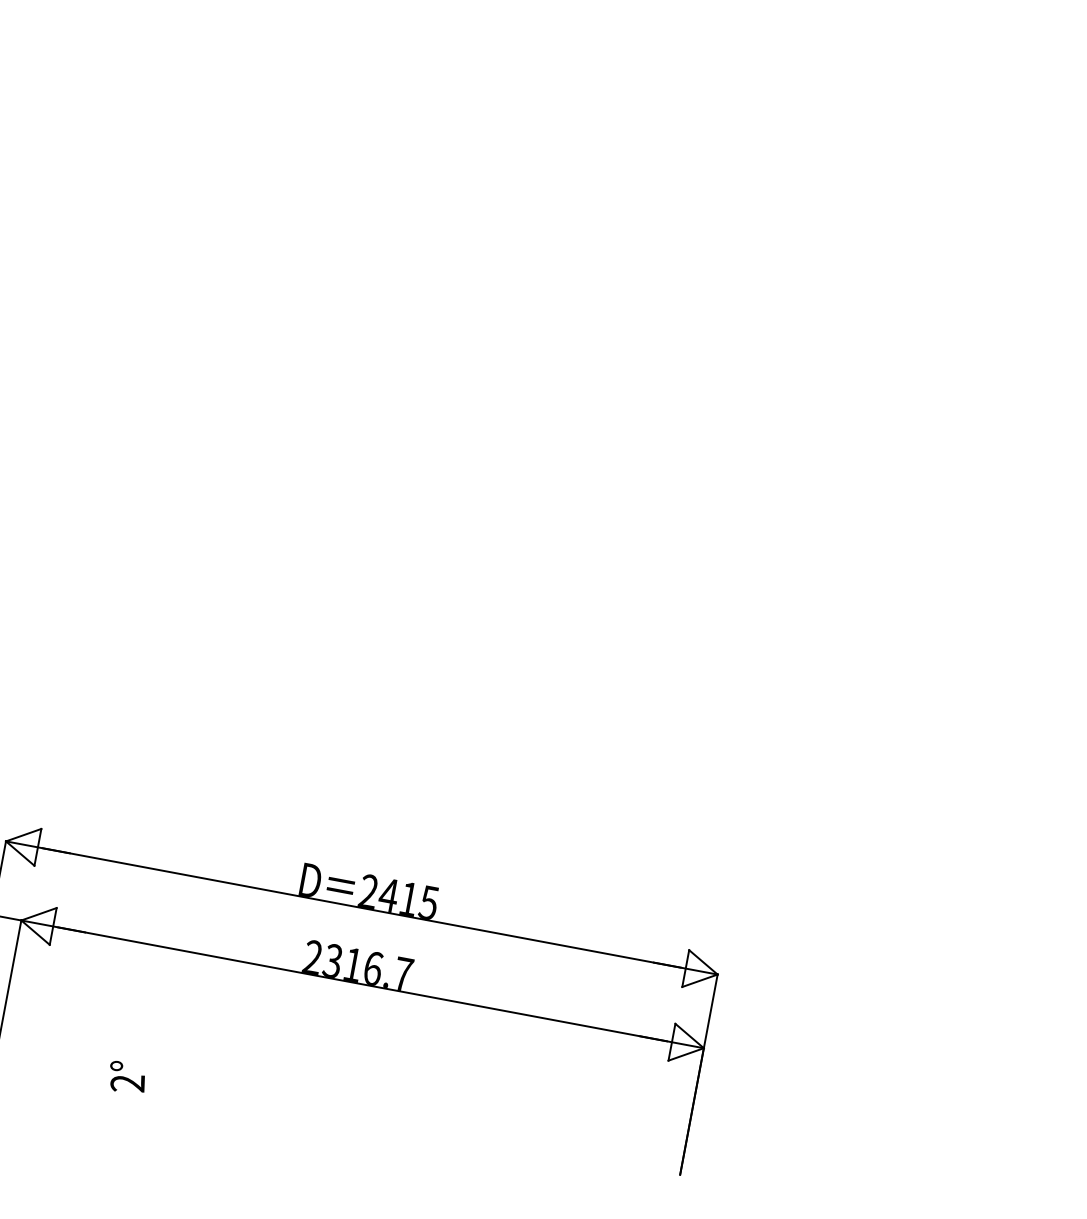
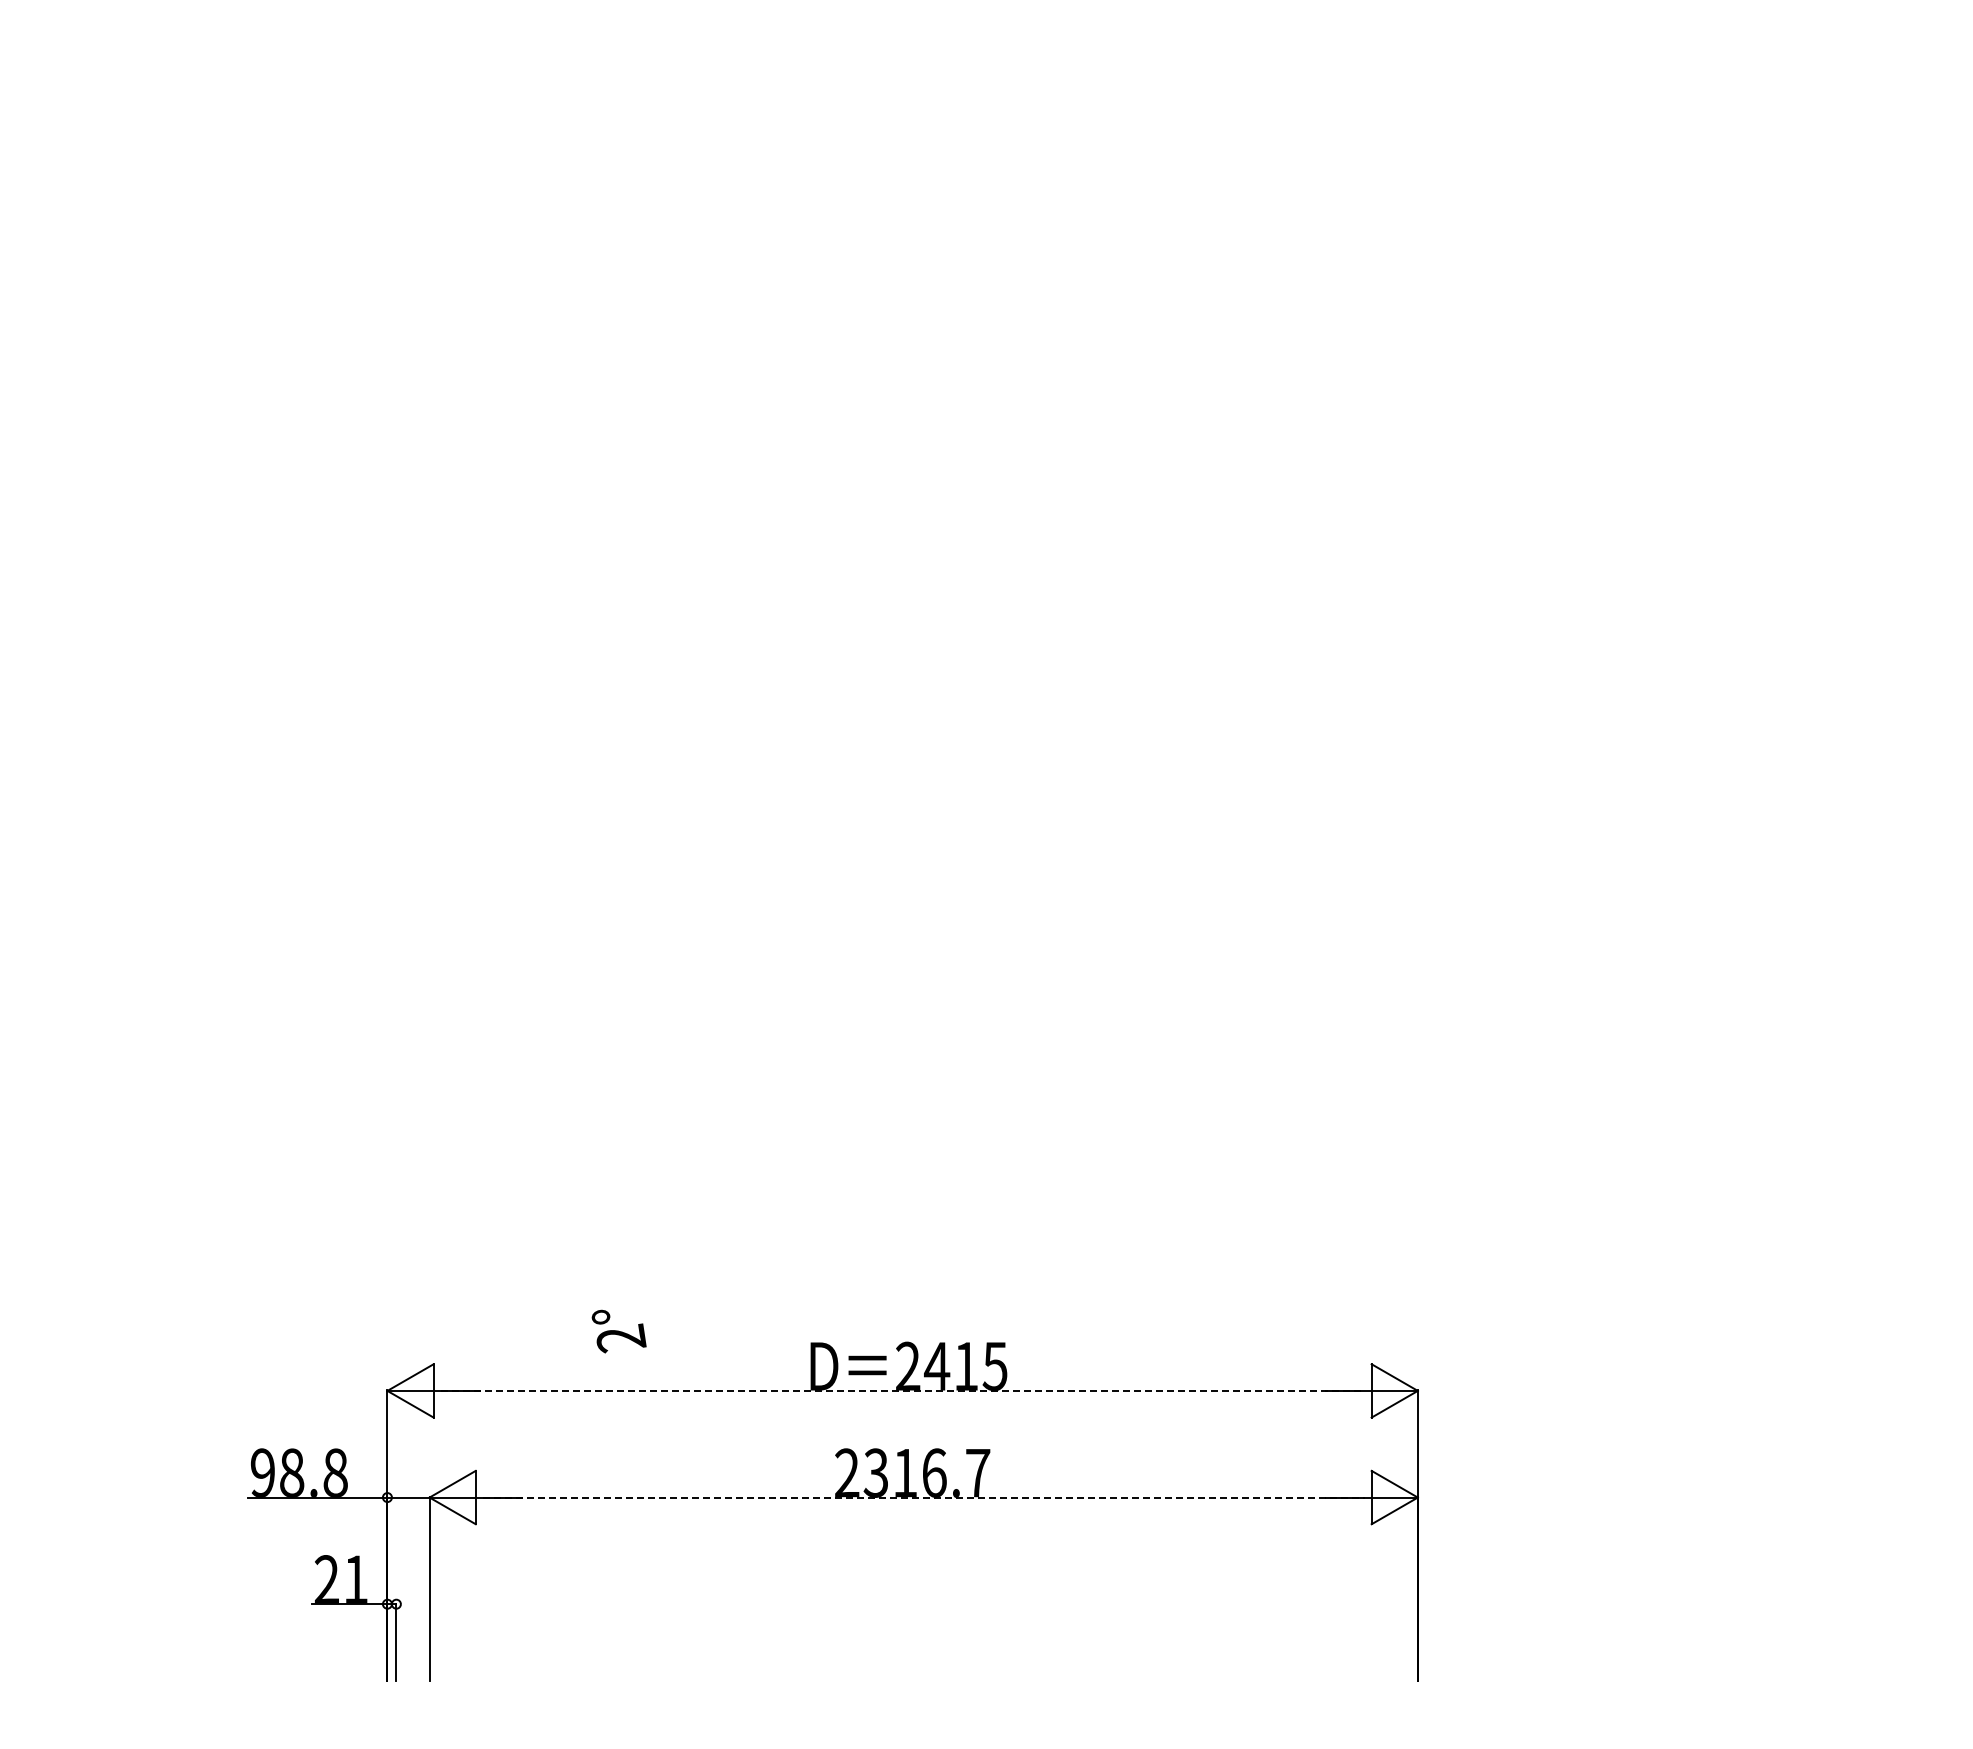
line: (361, 907) -> (902, 1390), solid -> dashed
line: (362, 984) -> (923, 1497), solid -> dashed
text: (126, 1078) -> (618, 1331), moved

